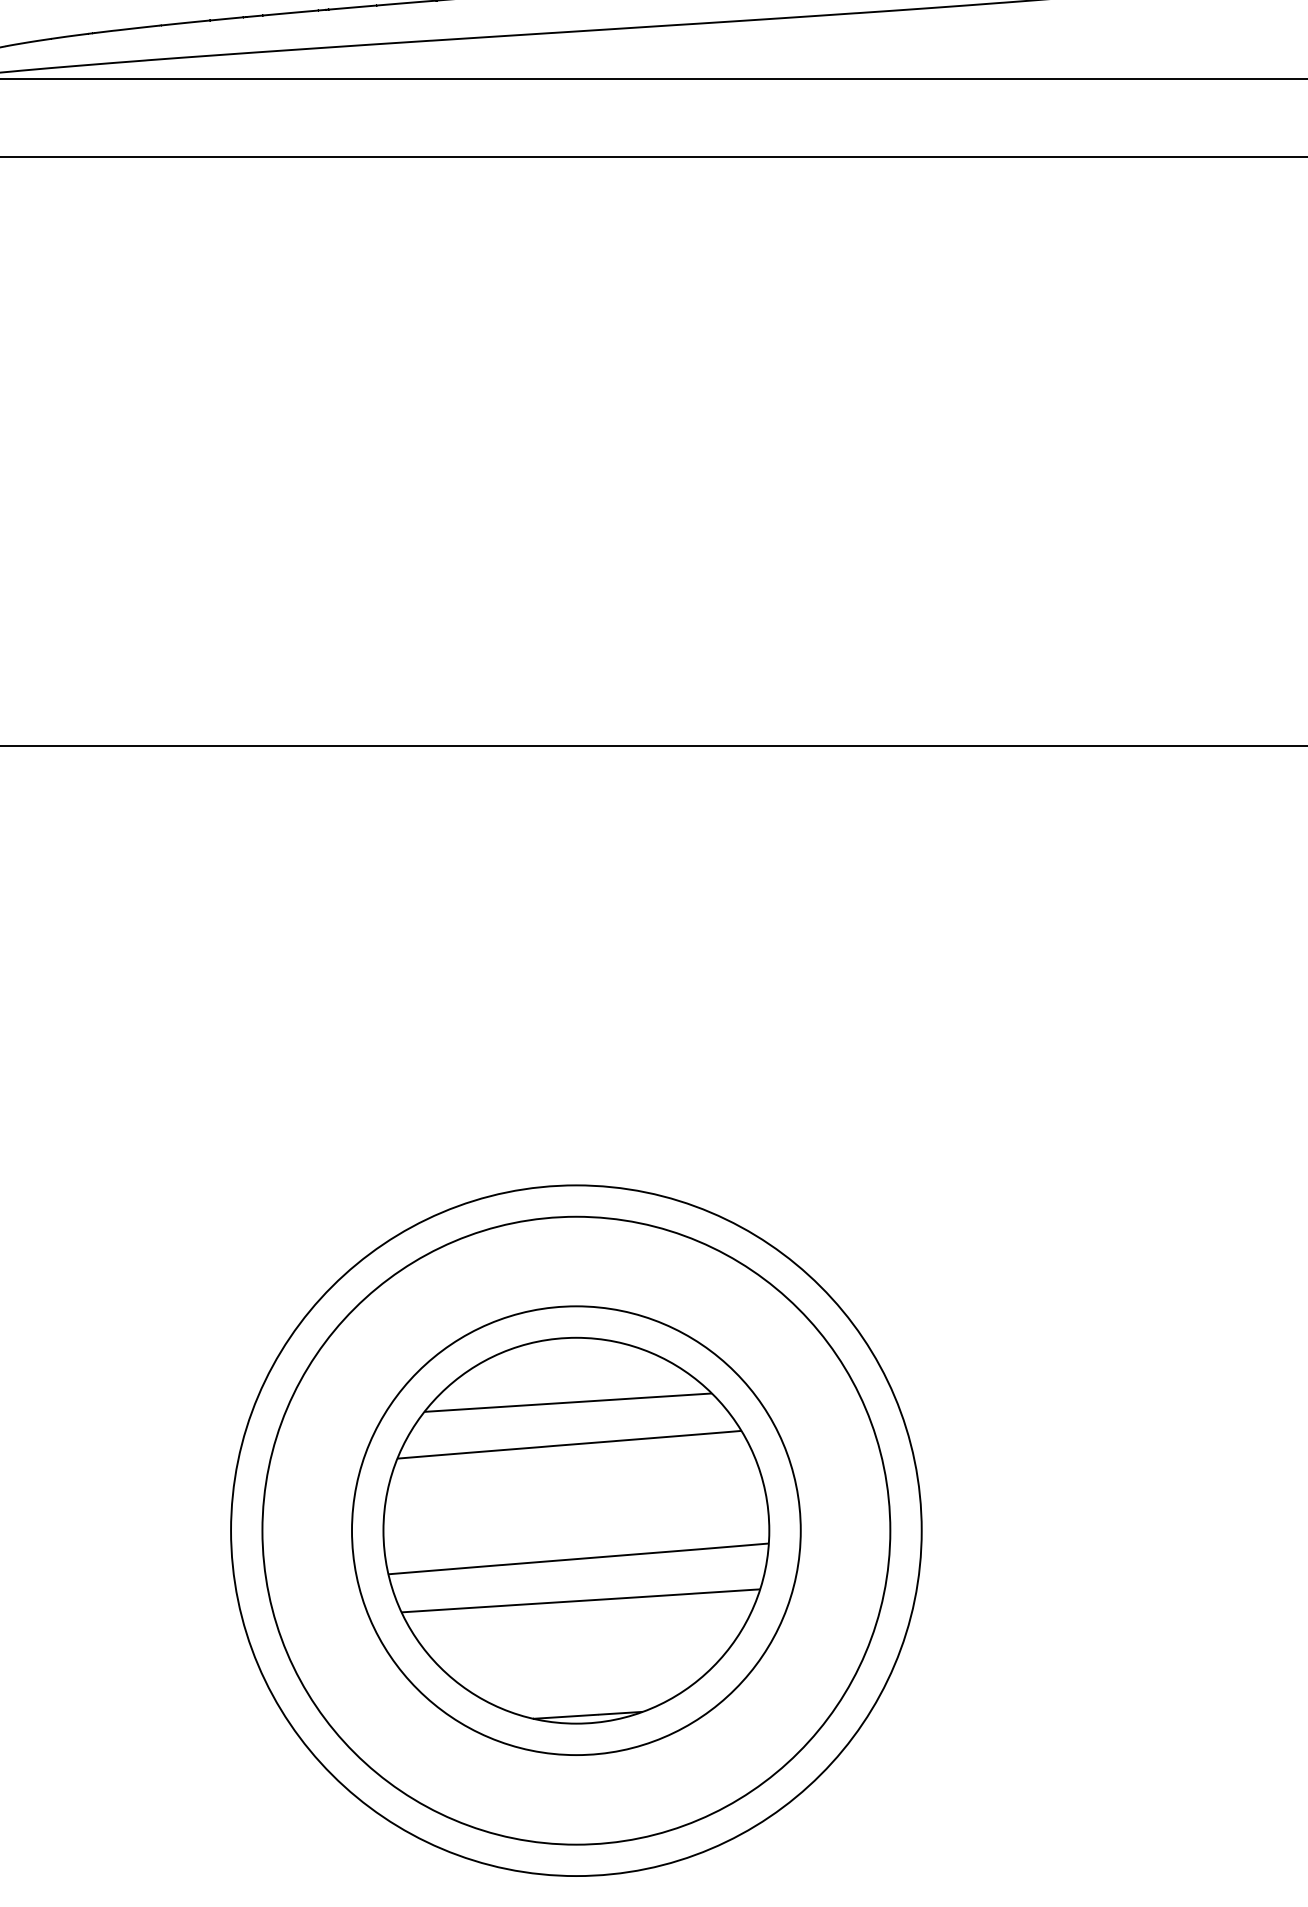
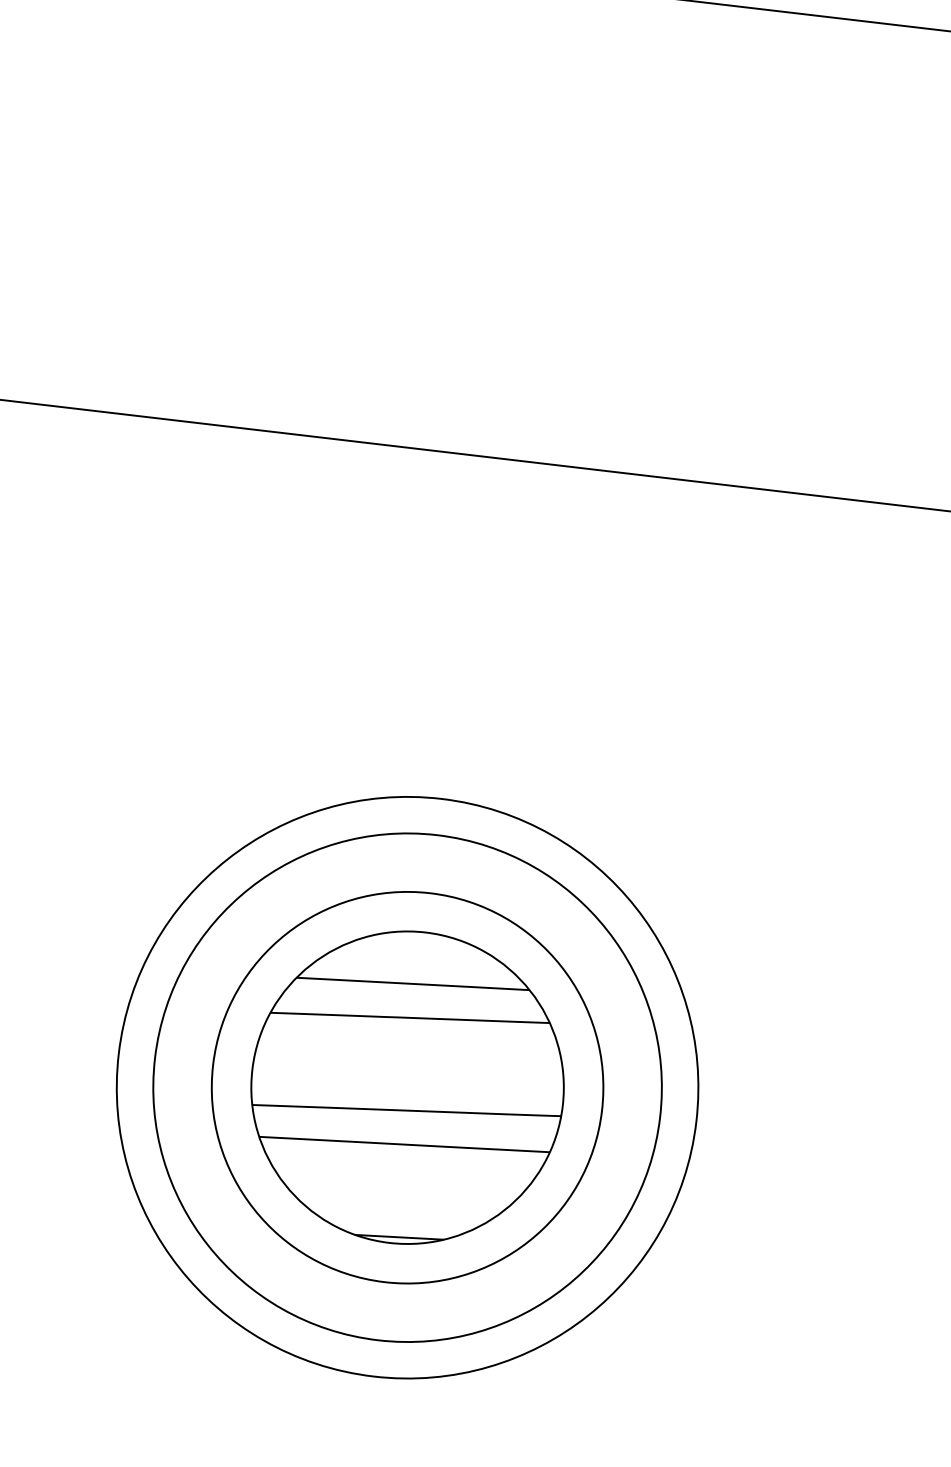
circle: (576, 1530) -> (407, 1087), size x0.7
circle: (576, 1530) -> (407, 1087), size x1.6

